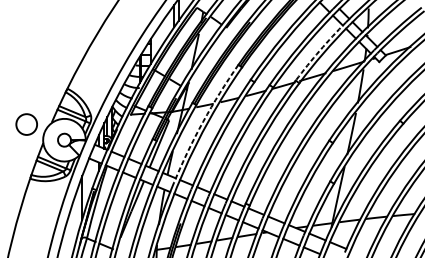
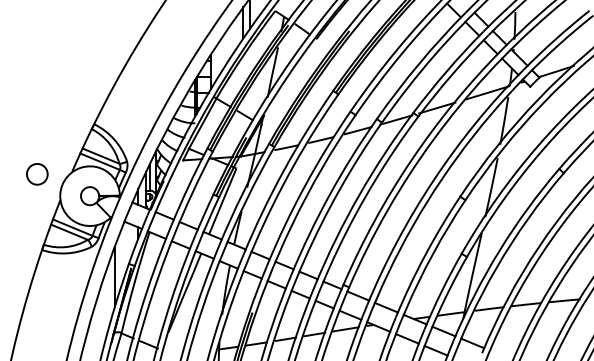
arc: (320, 50) -> (447, 70), dashed -> solid
arc: (202, 121) -> (283, 170), dashed -> solid
circle: (26, 124) -> (37, 174), size x0.71

